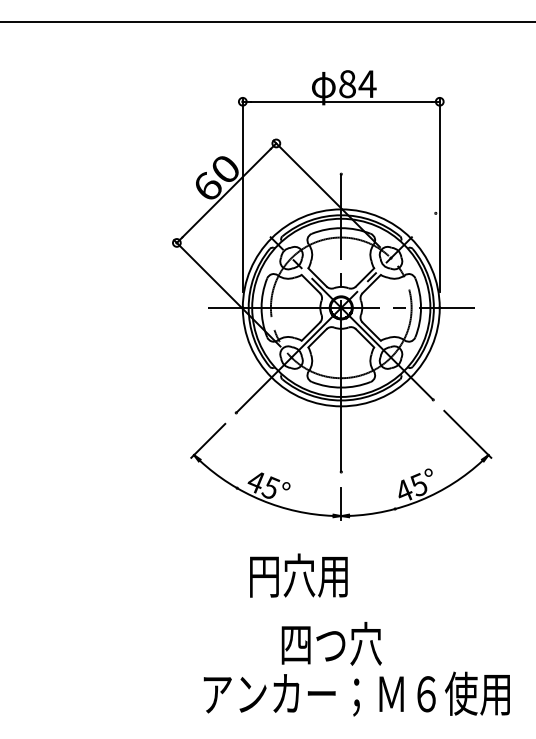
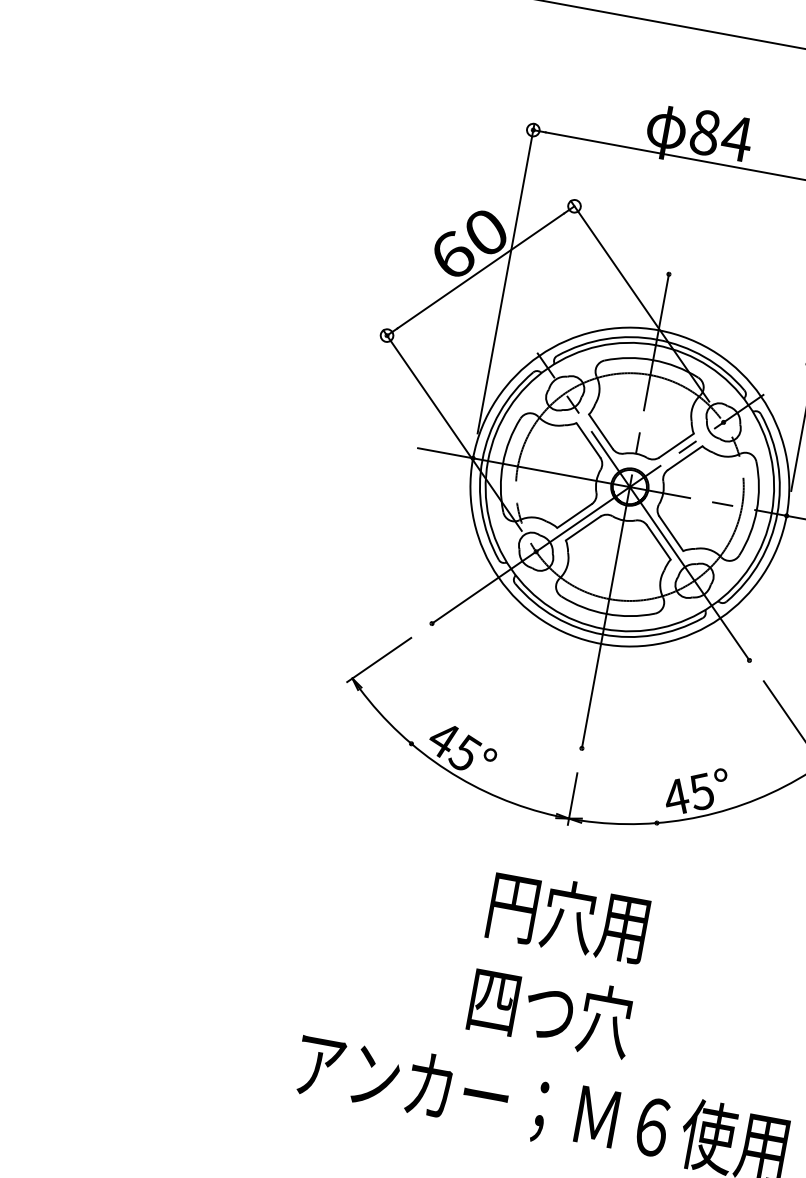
text: (298, 575) -> (567, 916), moved
text: (331, 643) -> (550, 1010), moved

